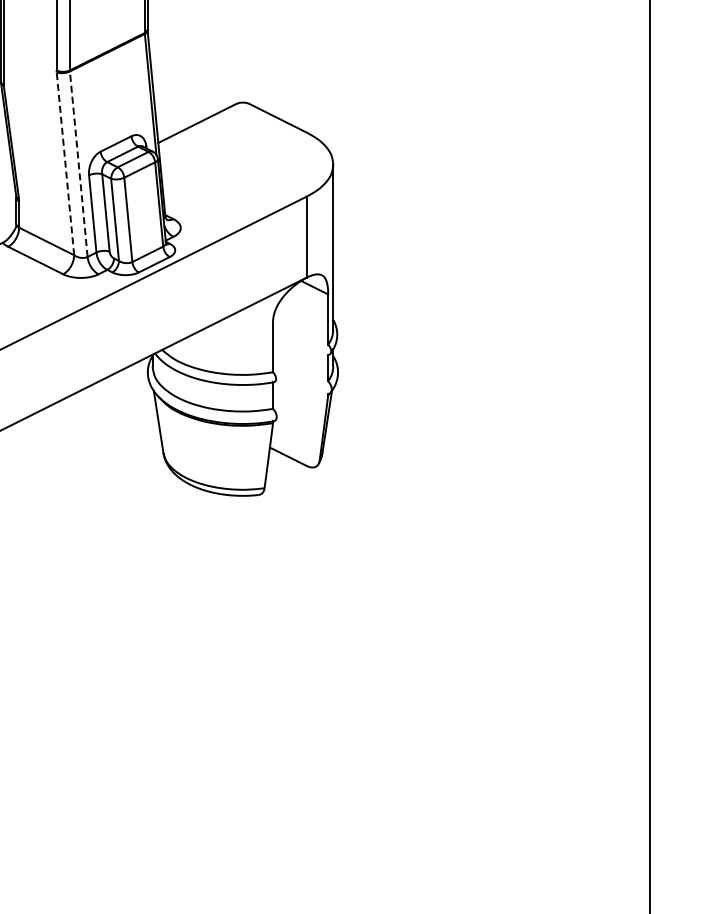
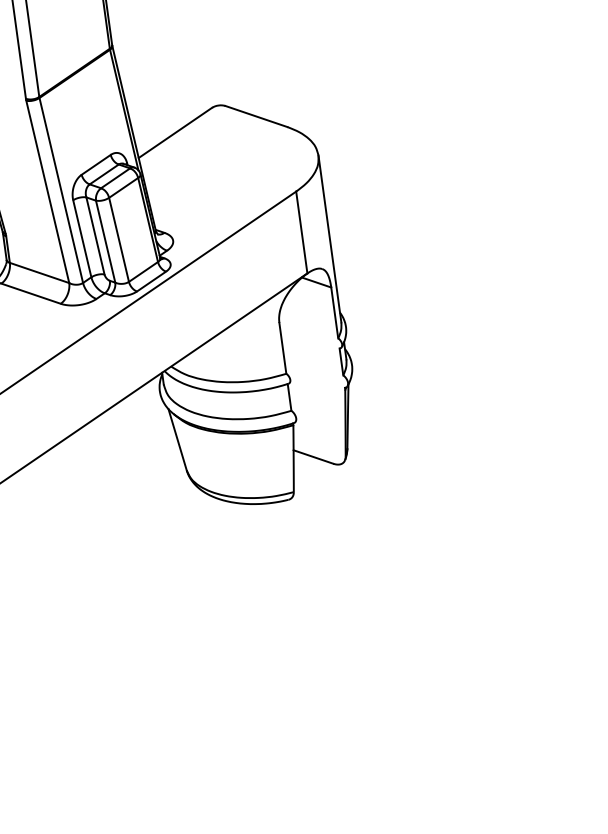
line: (65, 163) -> (47, 191), dashed -> solid
line: (78, 163) -> (60, 189), dashed -> solid

